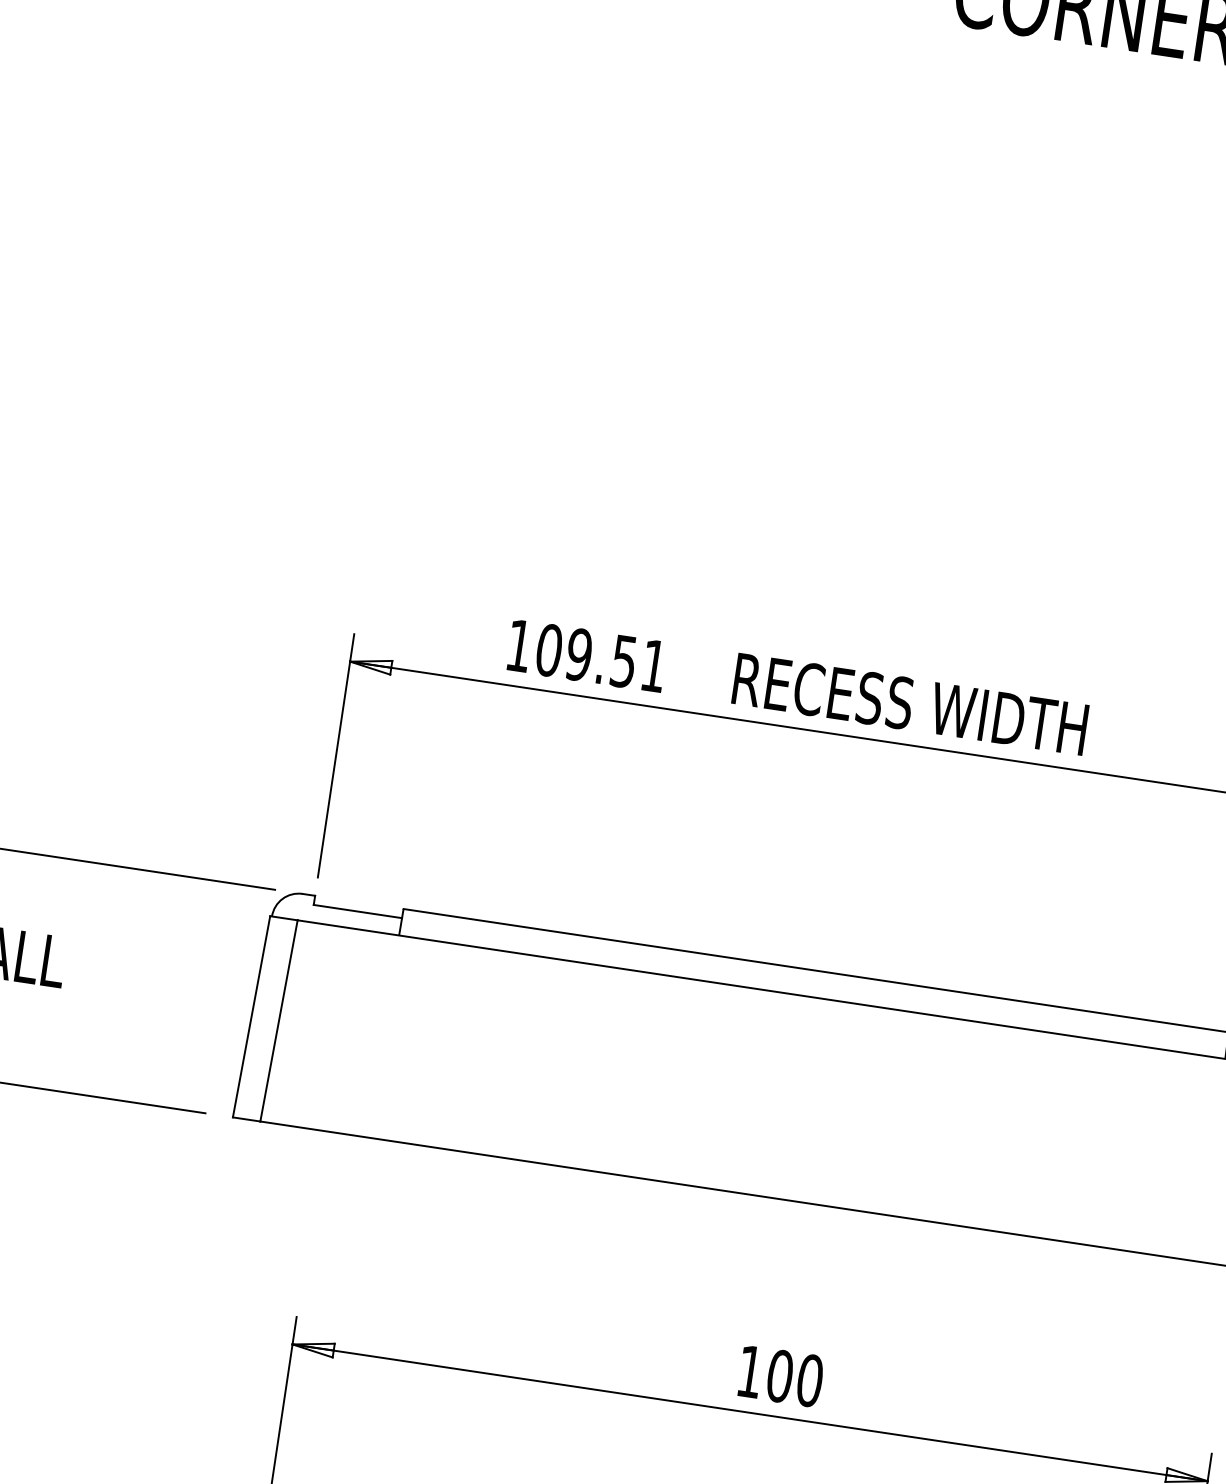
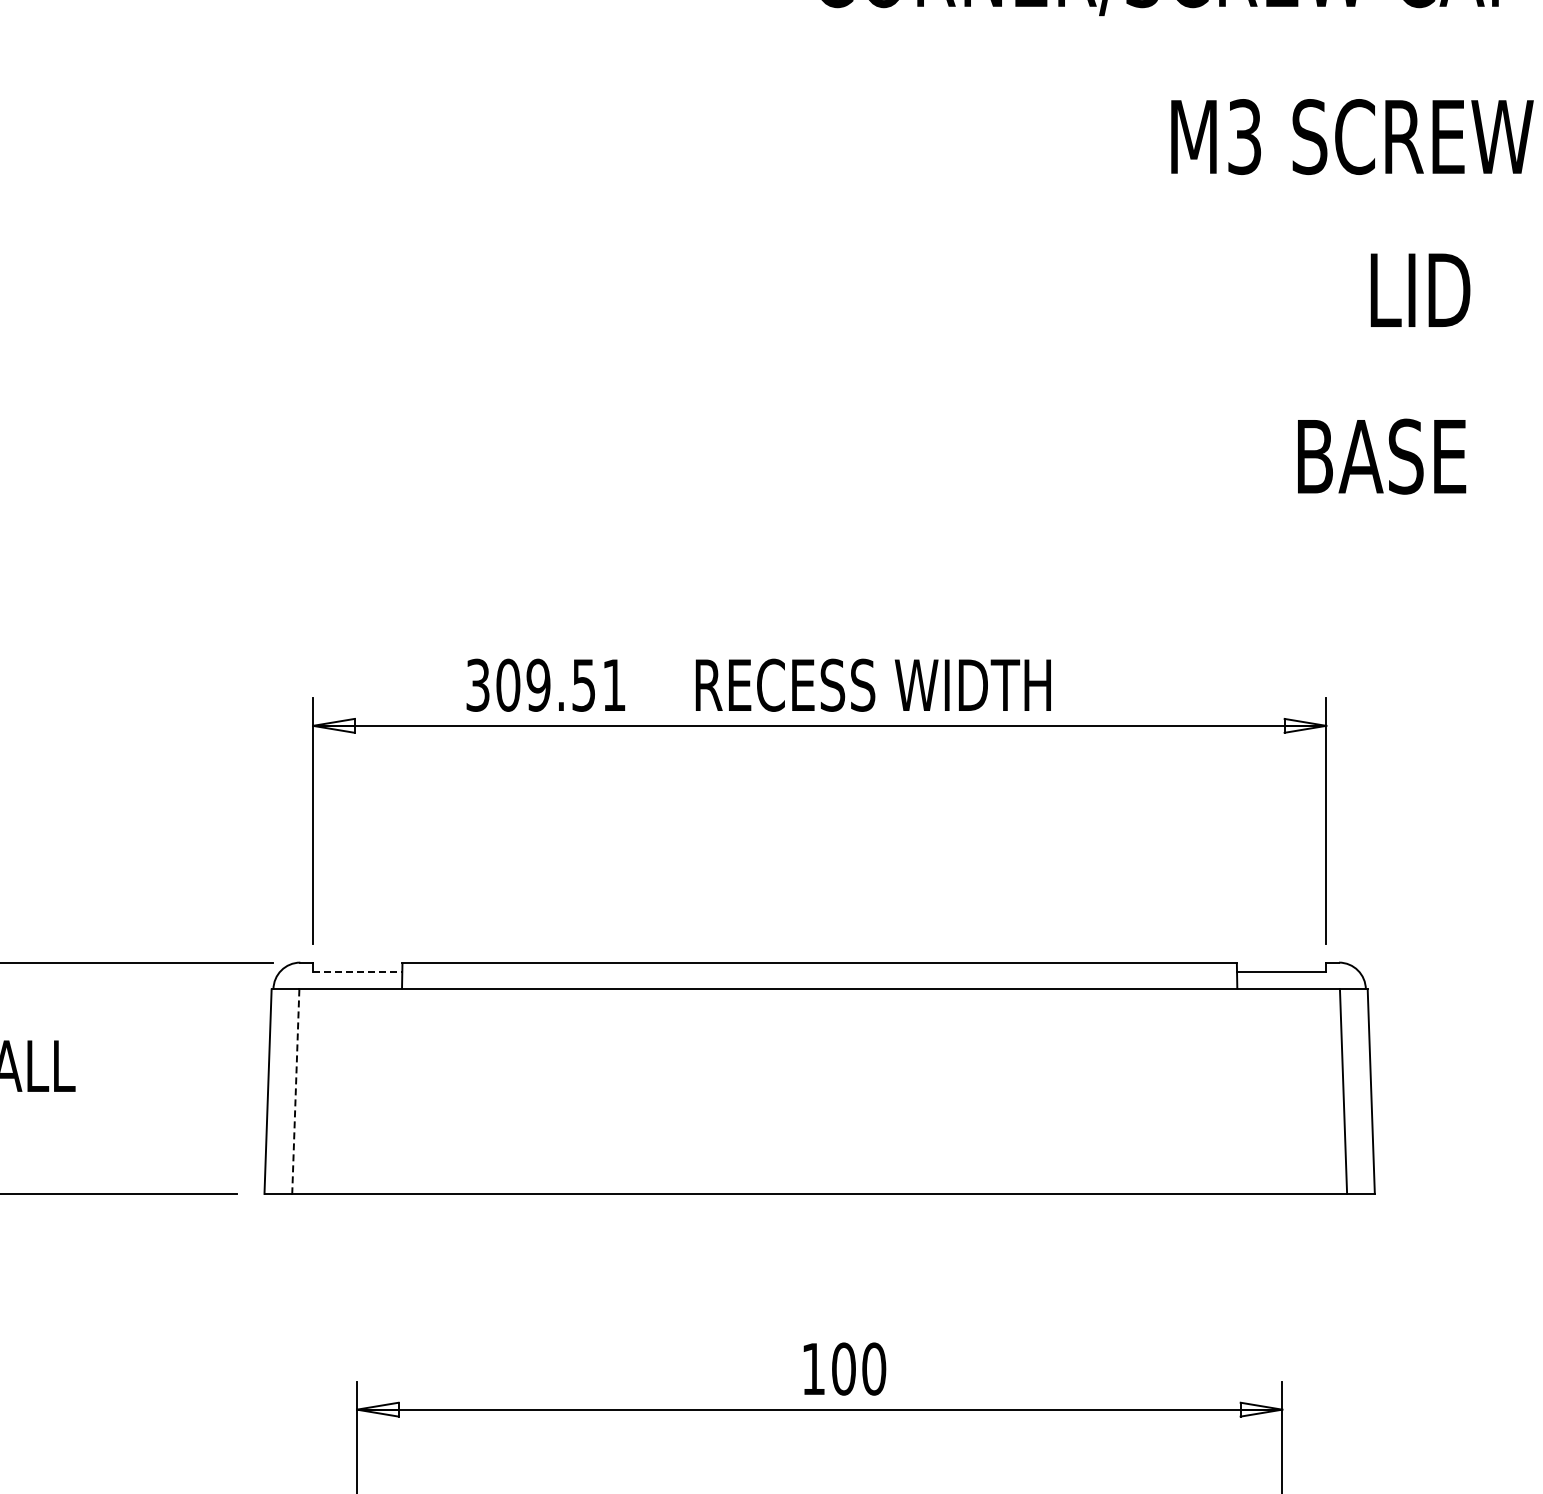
text: (518, 645) -> (477, 684), 109.51 -> 309.51
line: (357, 911) -> (357, 971), solid -> dashed
line: (278, 1021) -> (295, 1092), solid -> dashed

